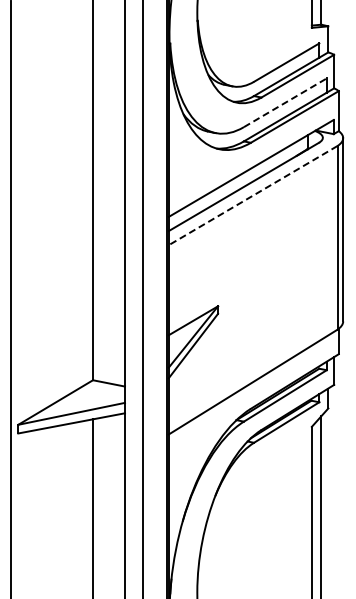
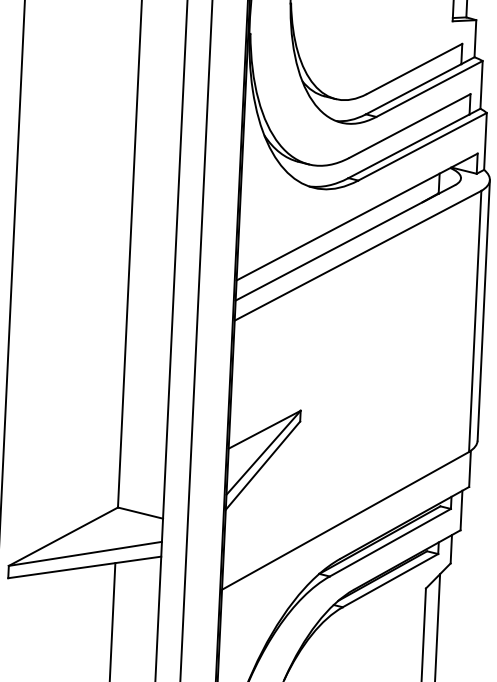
line: (285, 102) -> (410, 125), dashed -> solid
line: (253, 195) -> (358, 255), dashed -> solid

